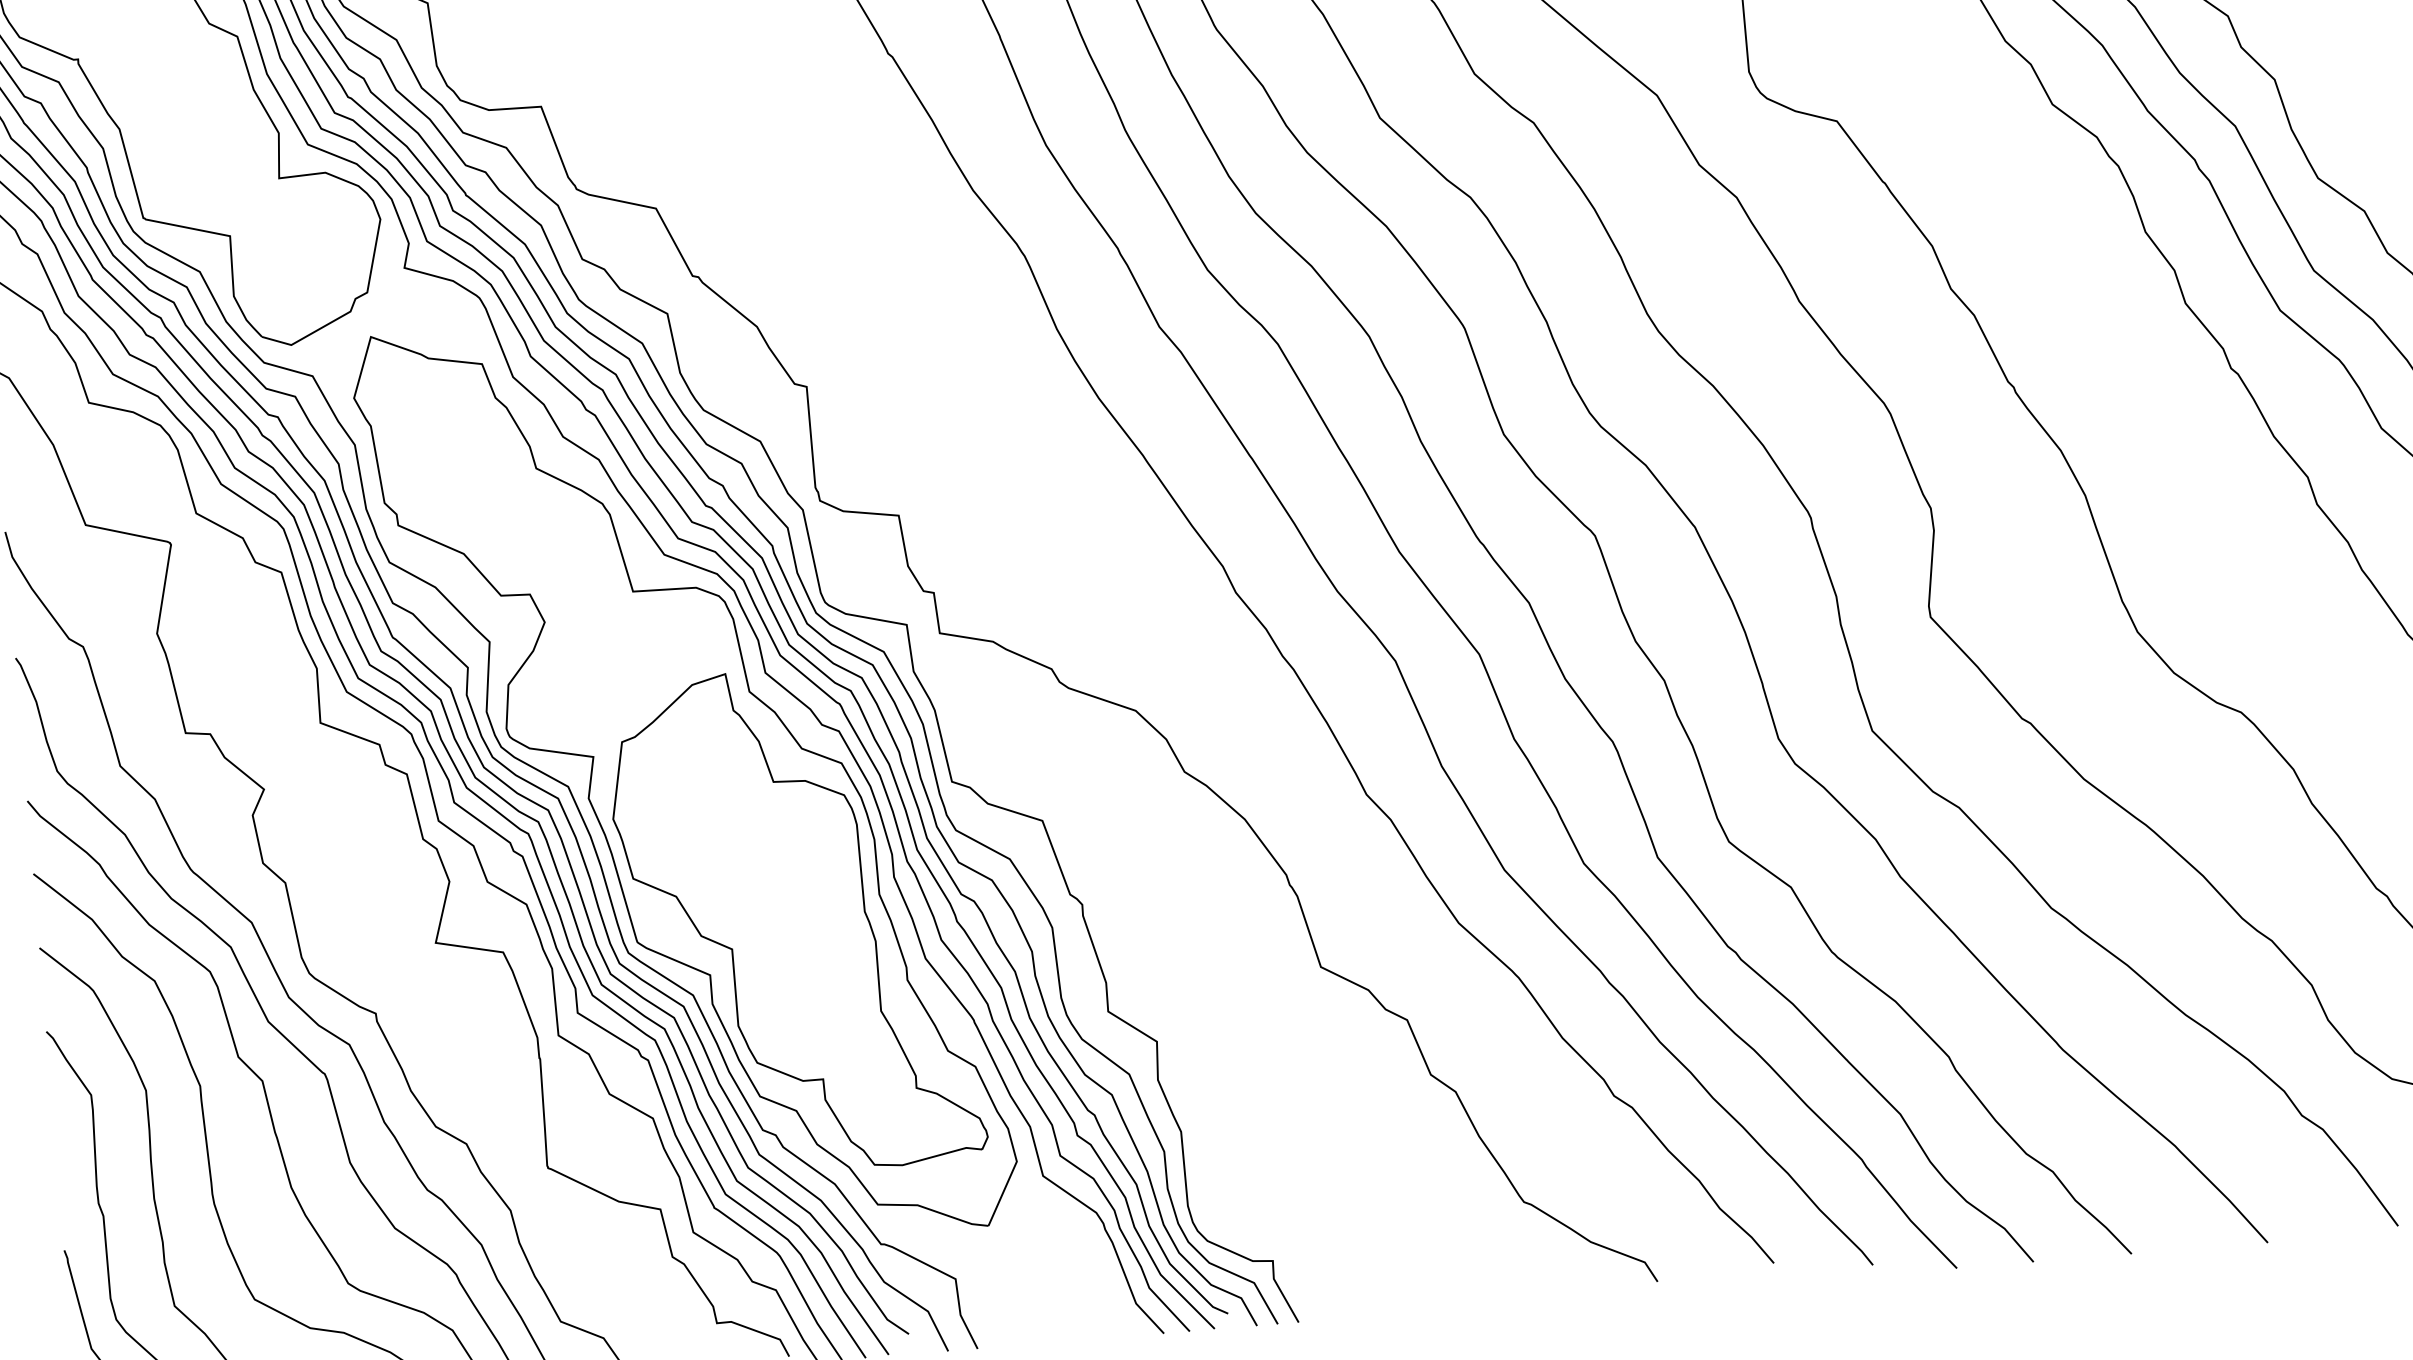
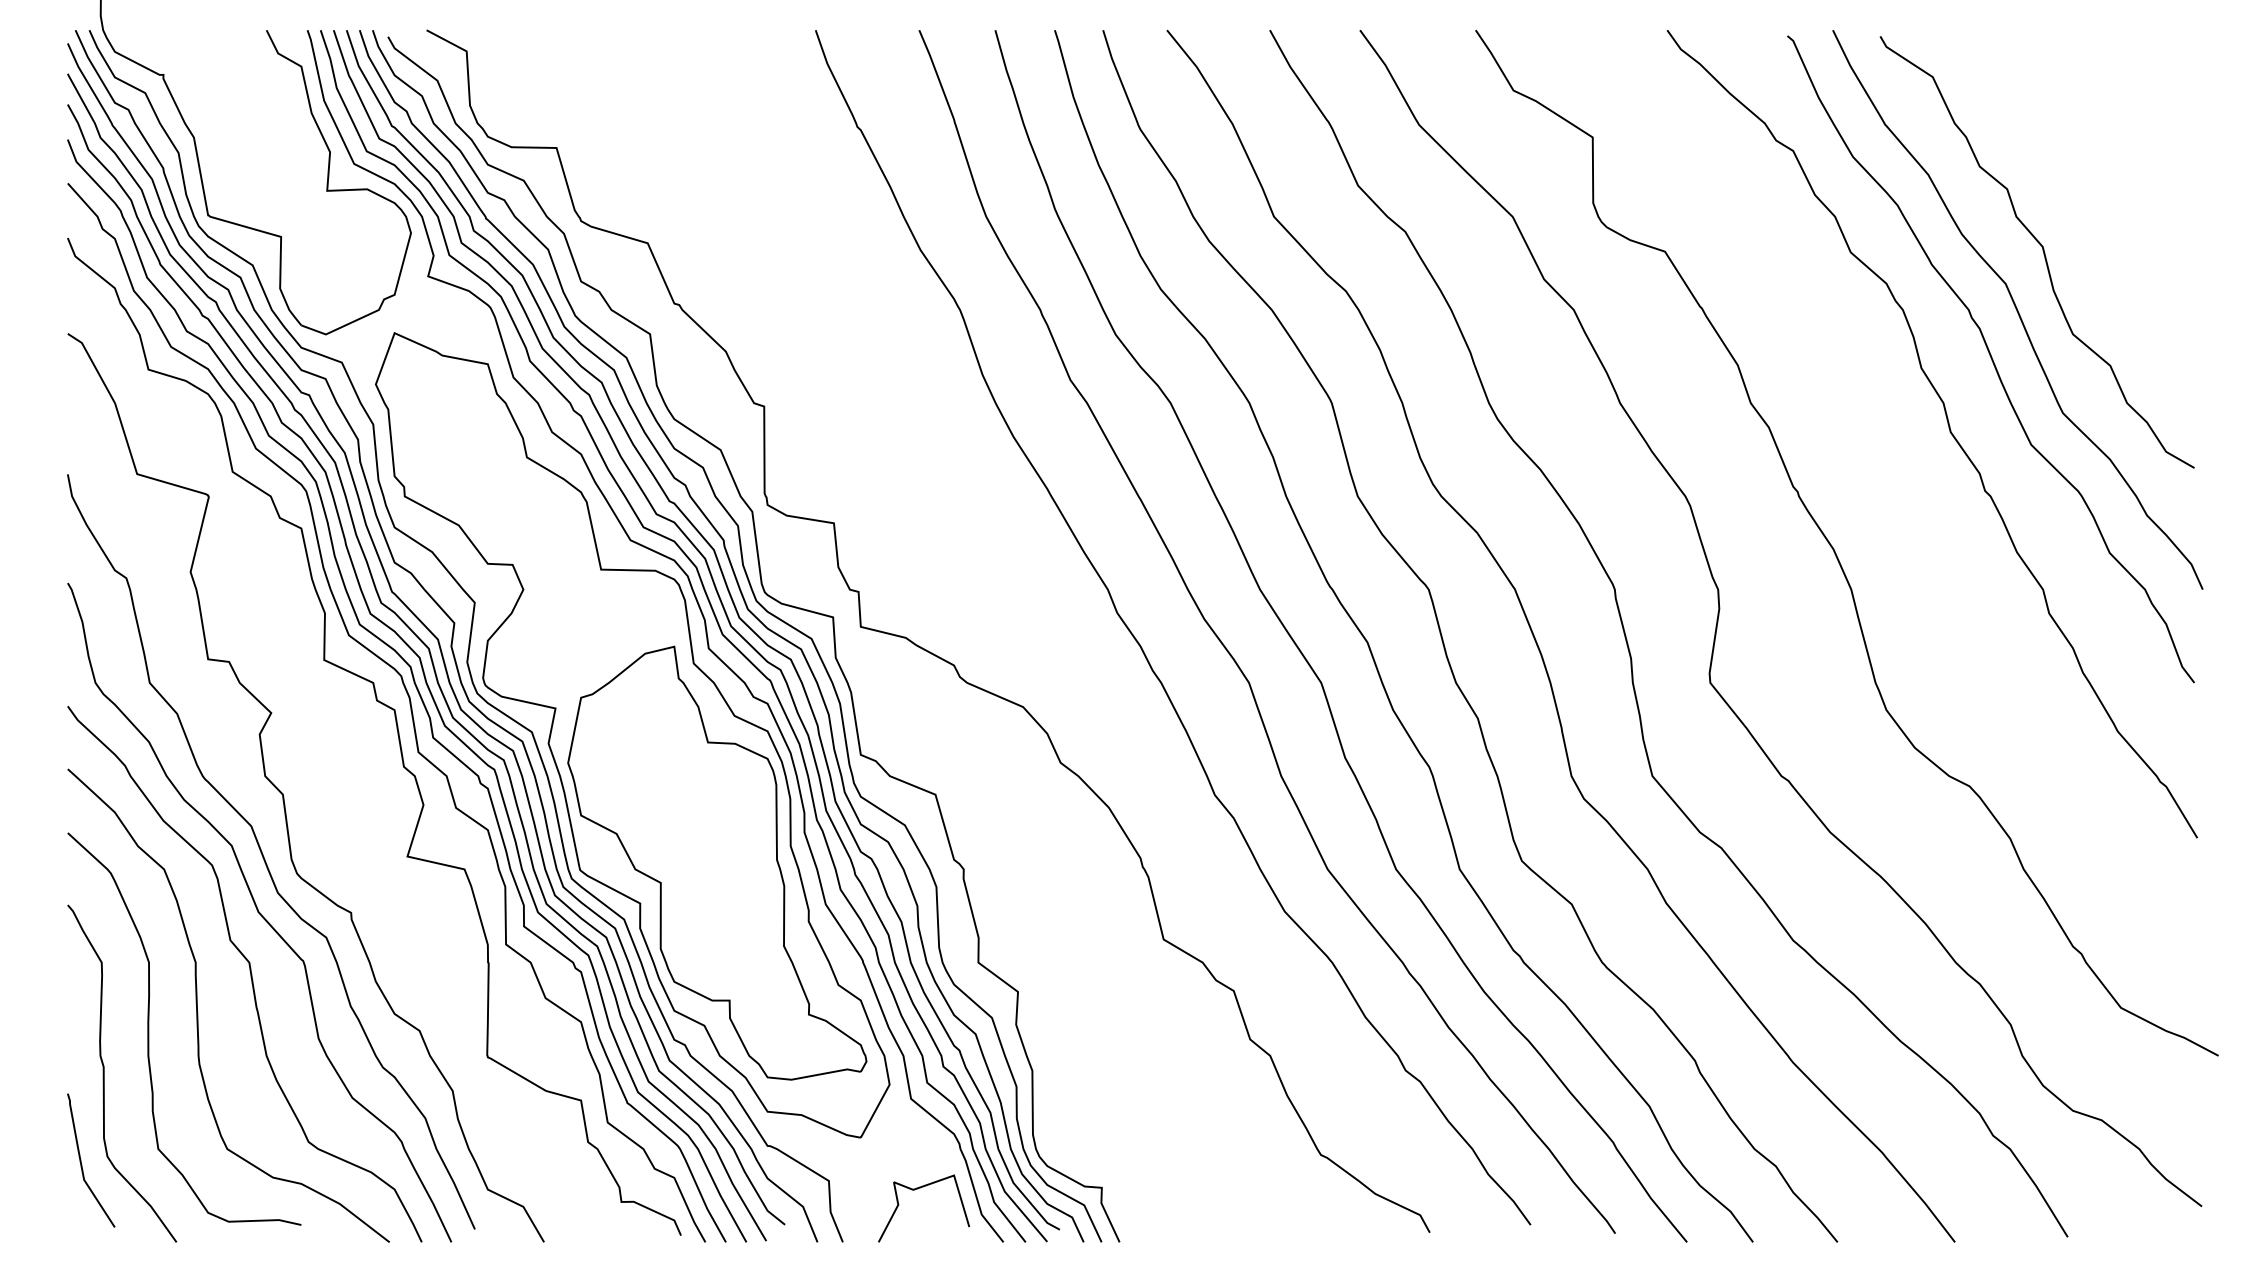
curve: (1056, 1281) -> (915, 1190), added

